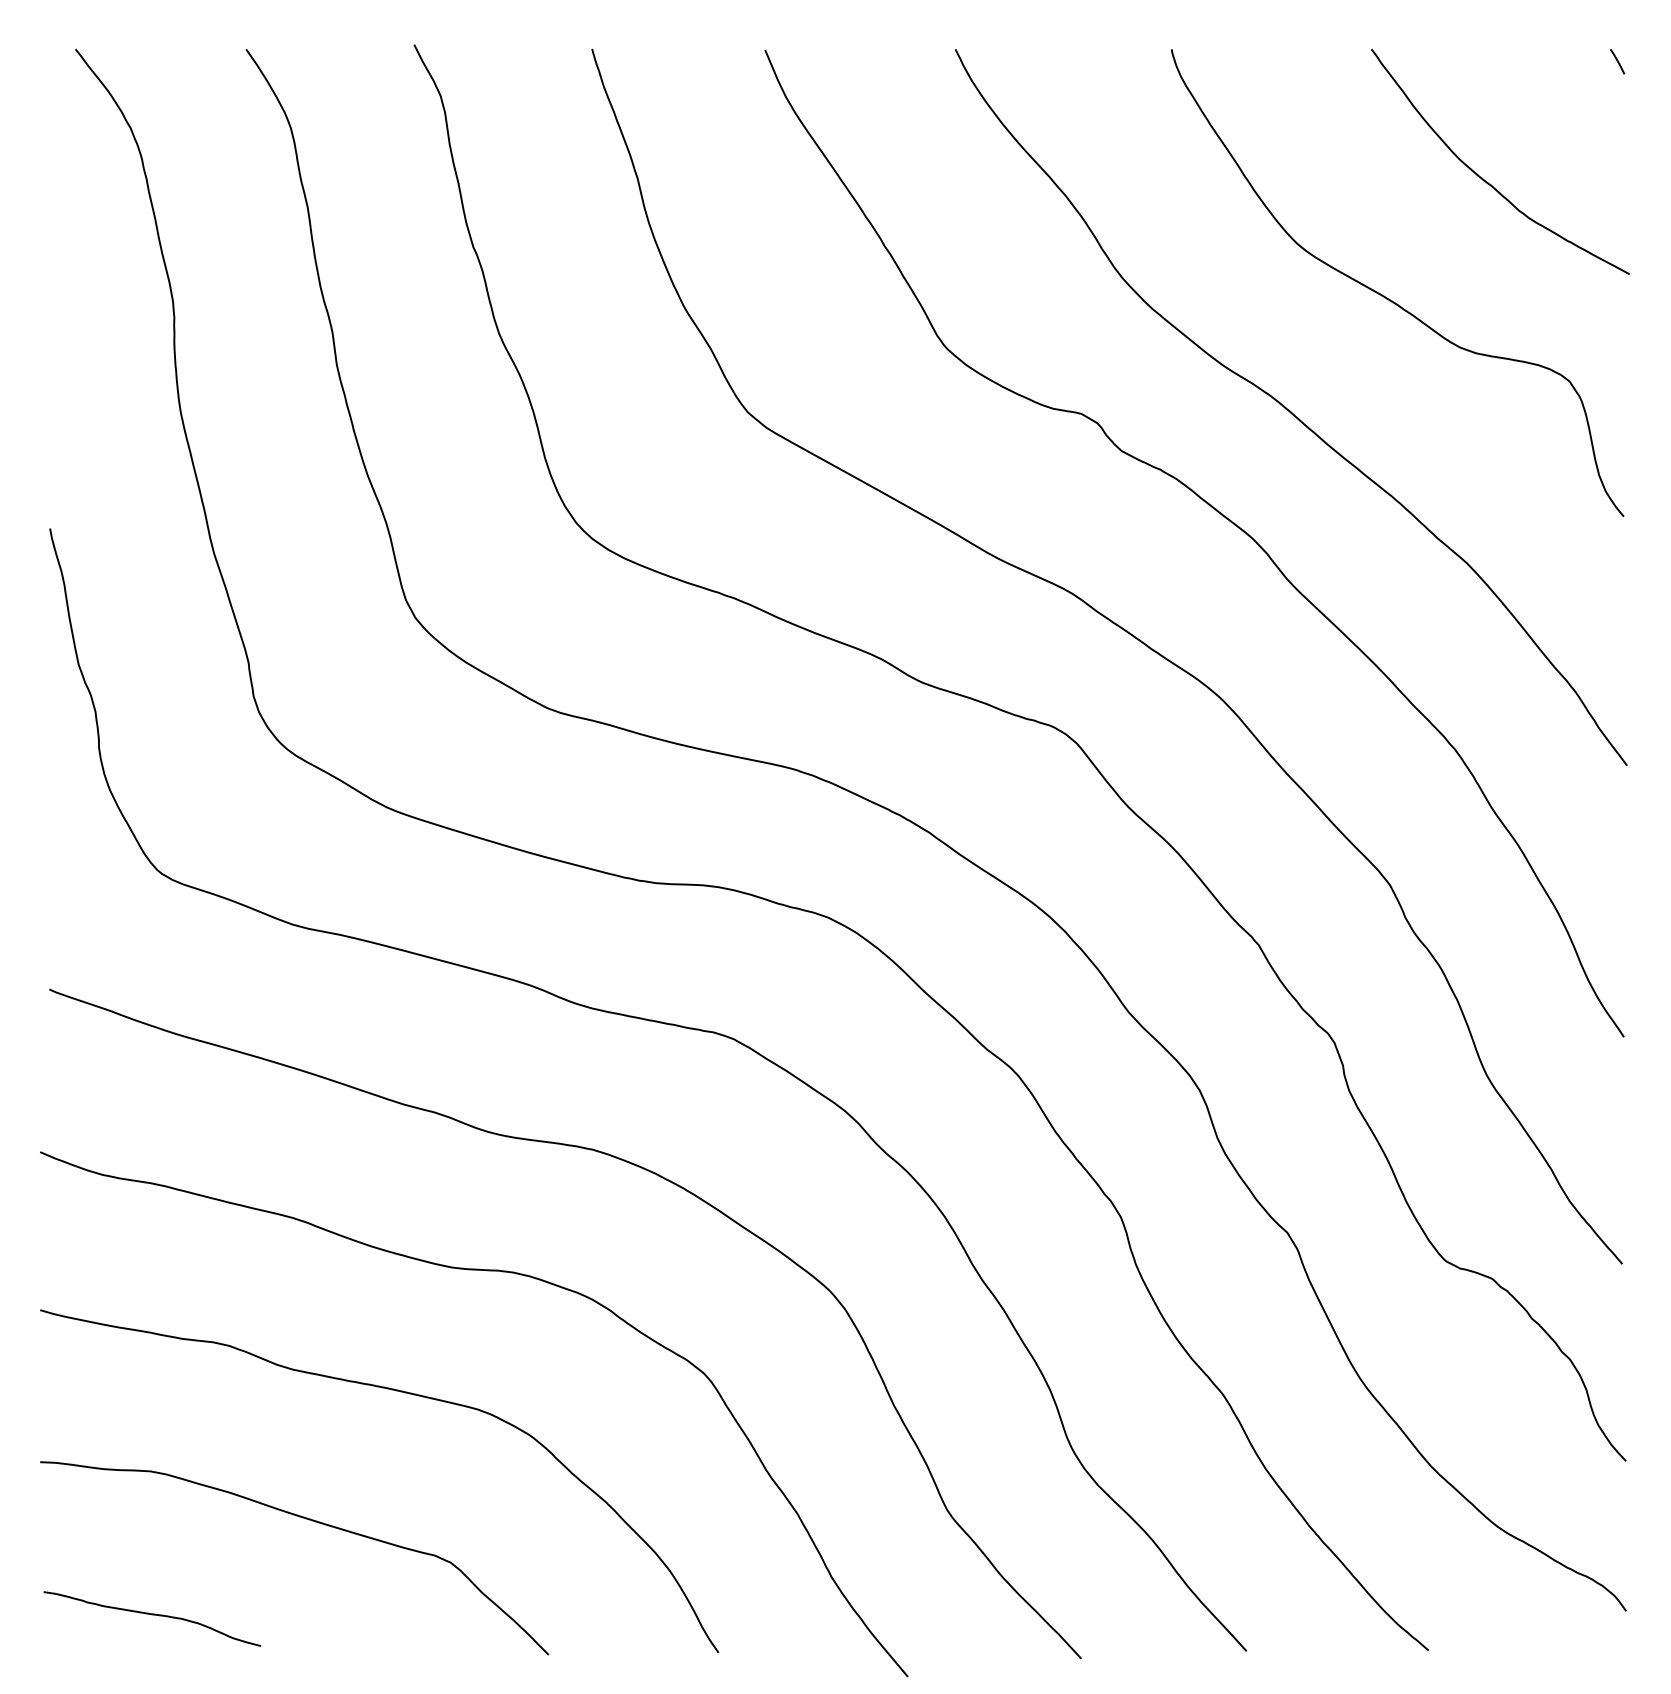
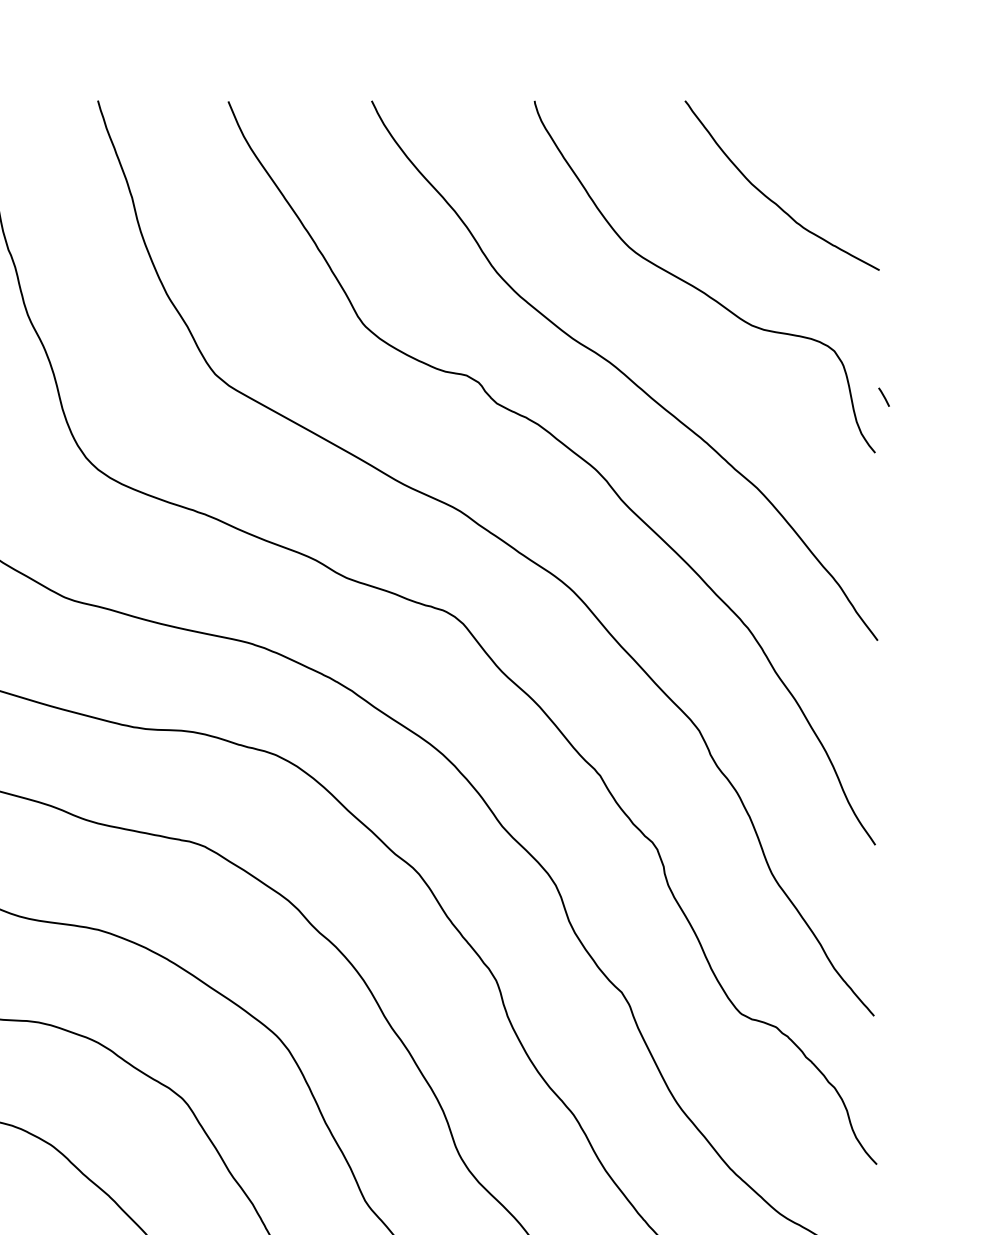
line: (1617, 61) -> (884, 397), moved

